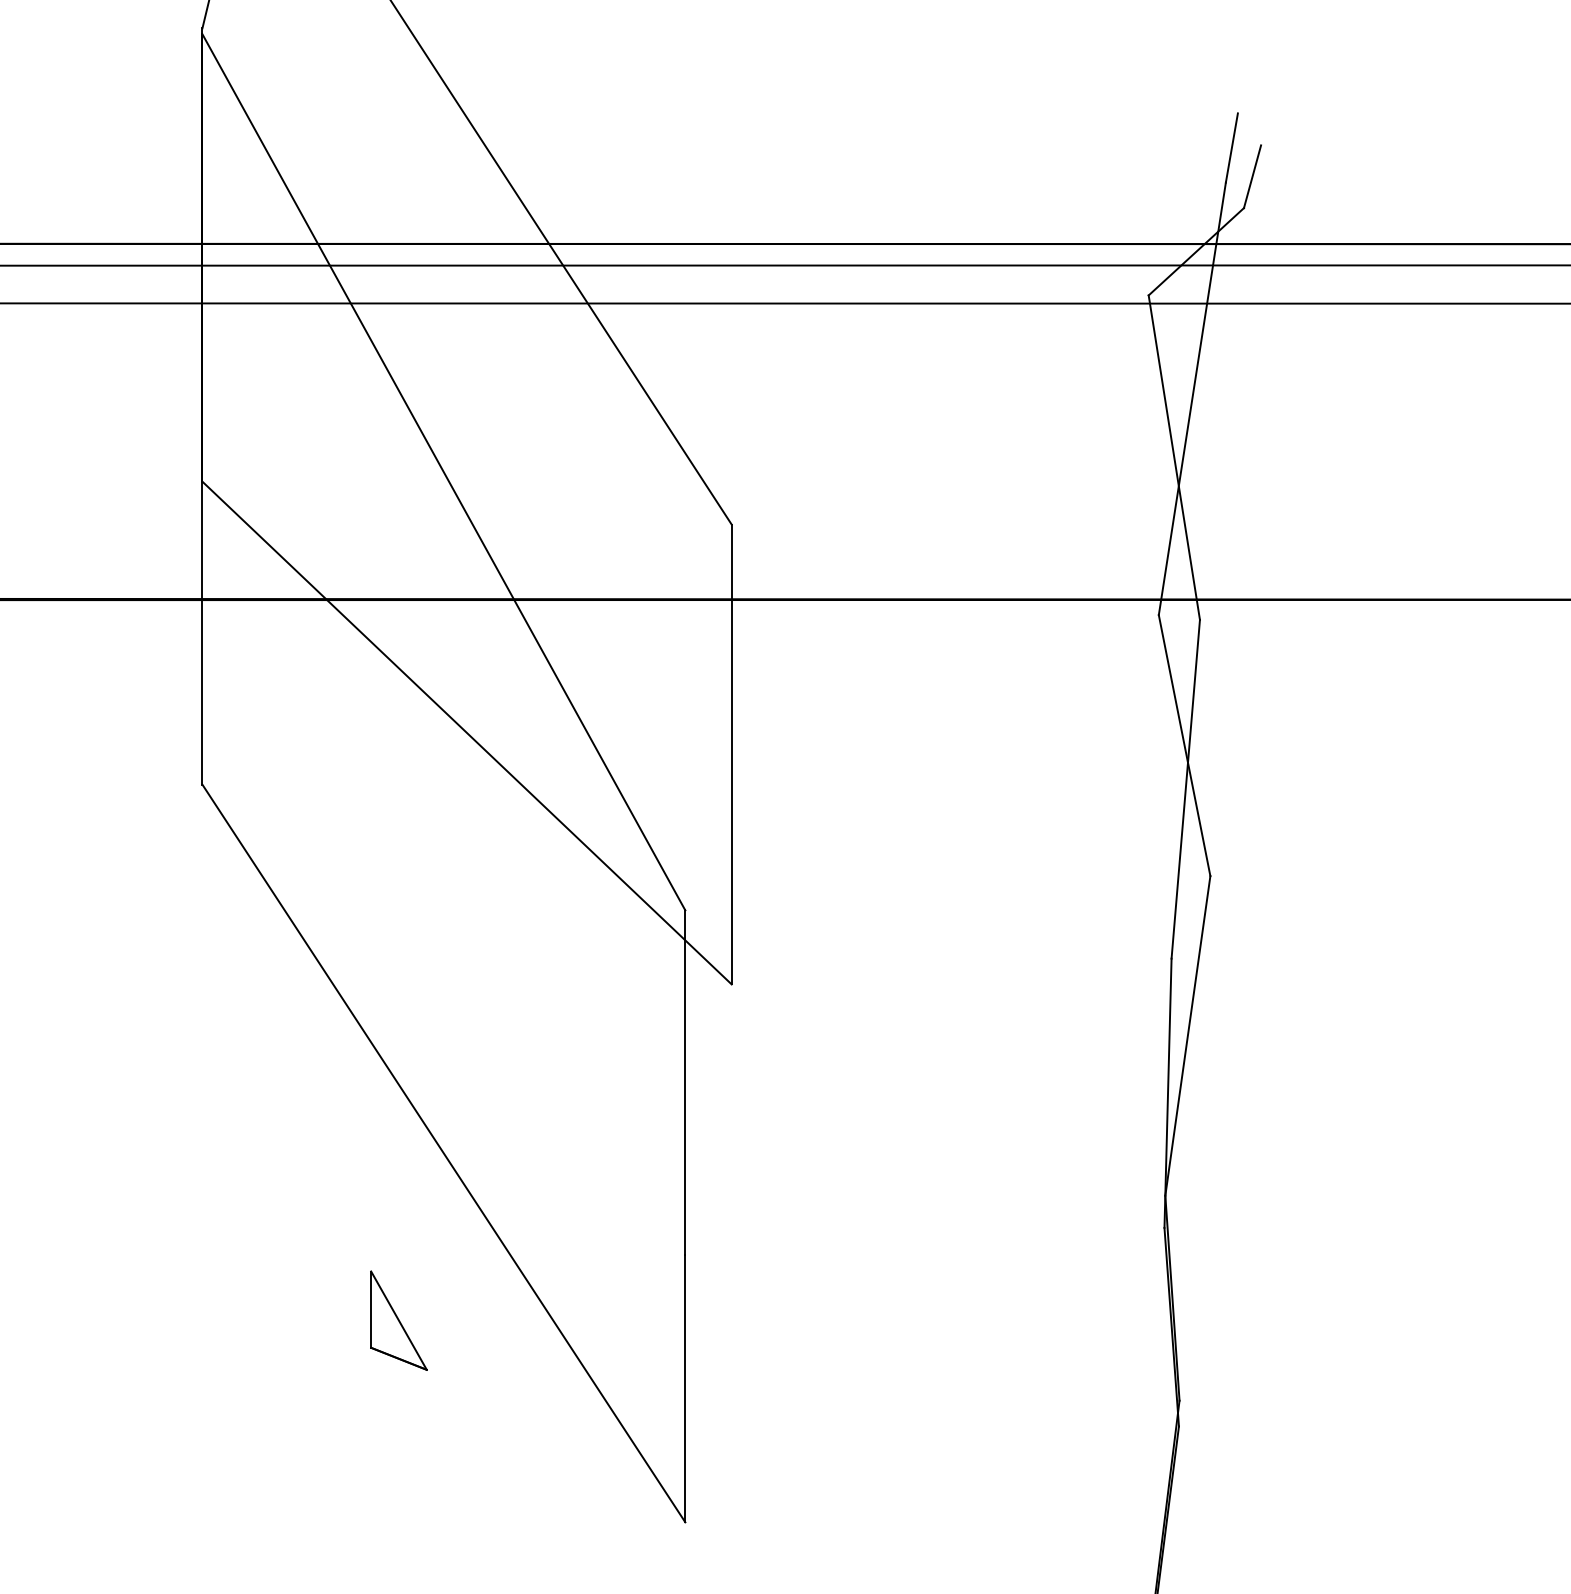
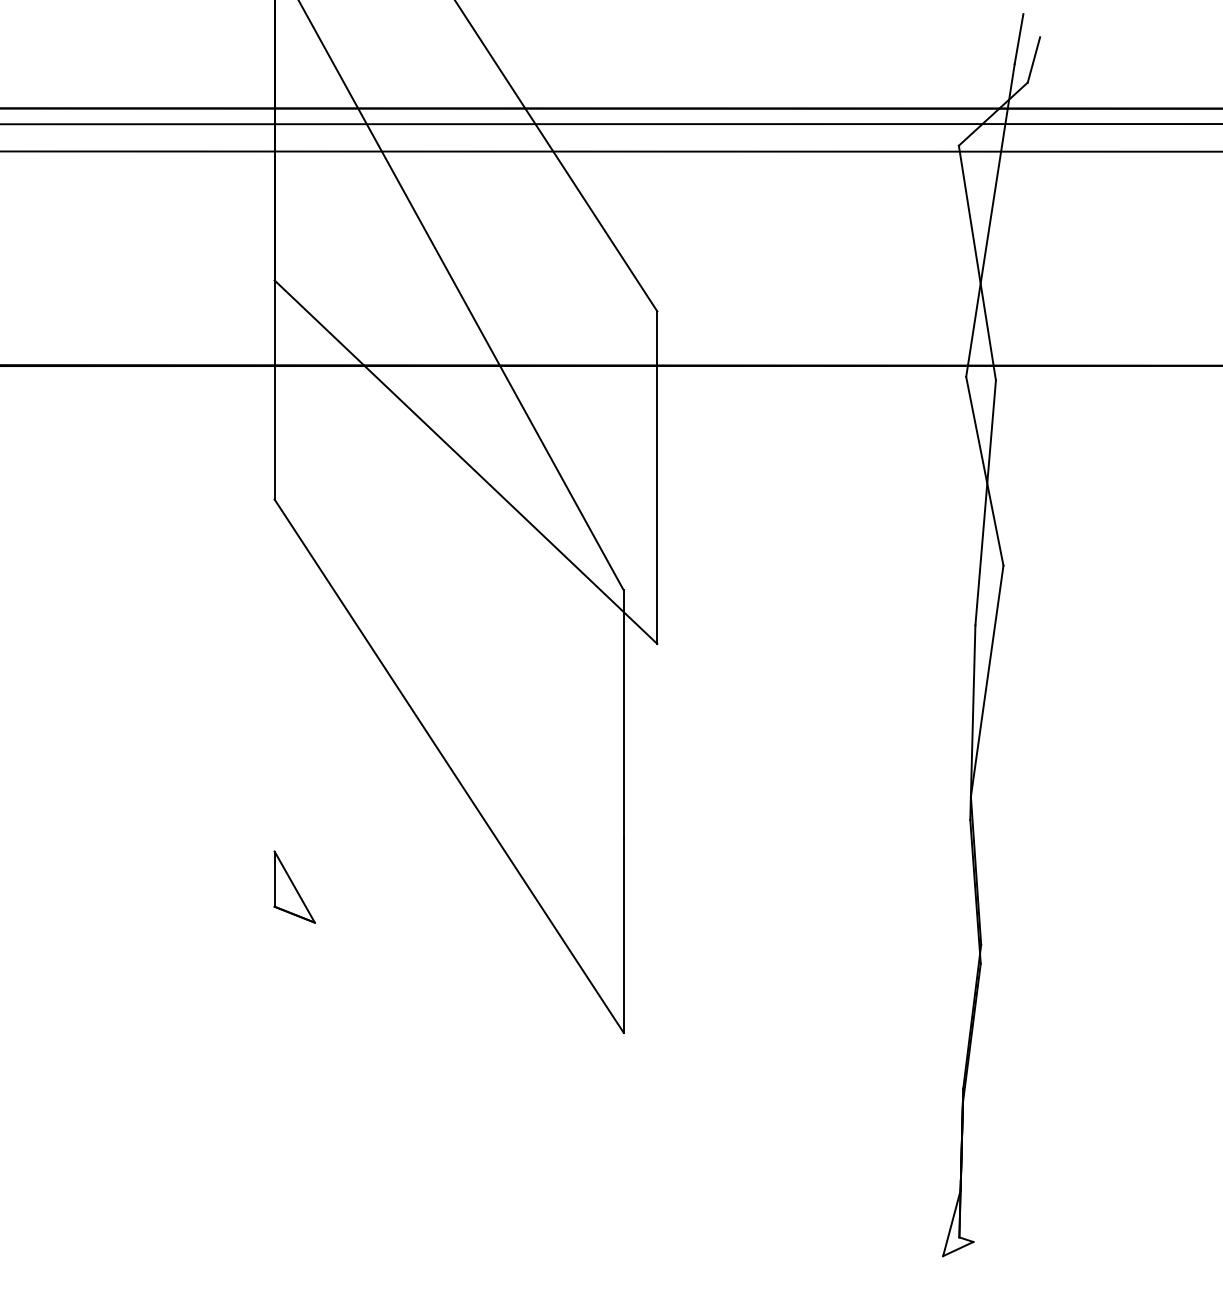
part: (398, 1319) -> (294, 886), moved

